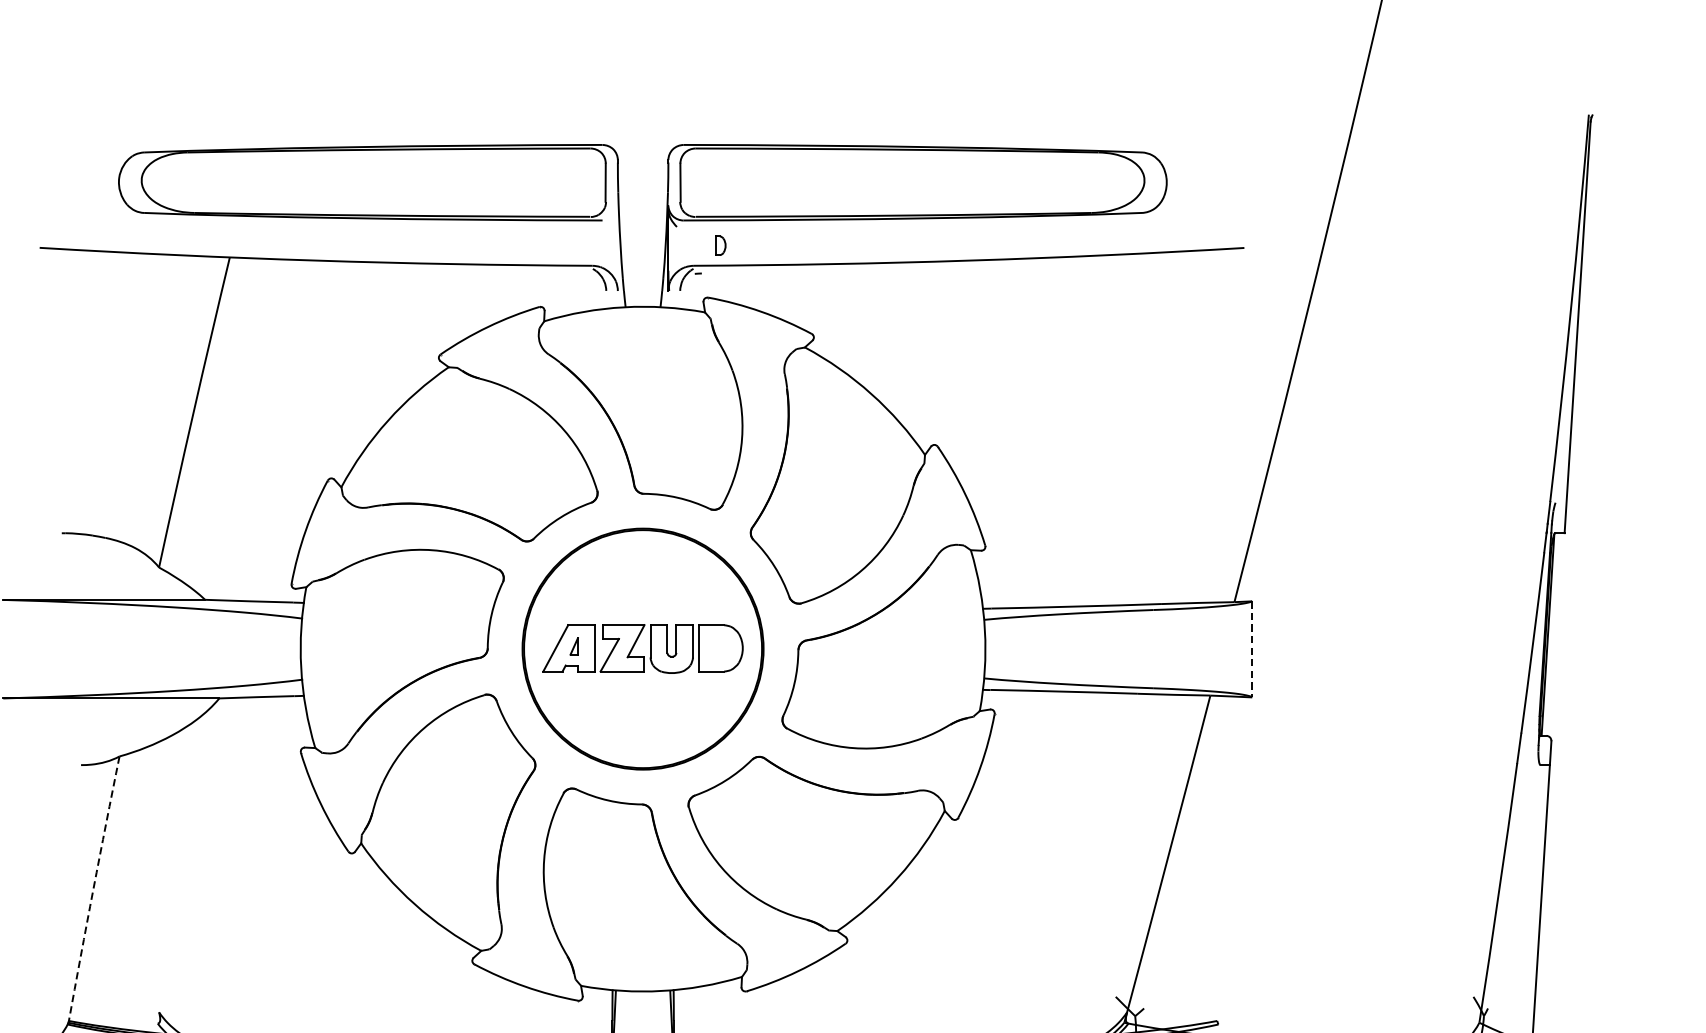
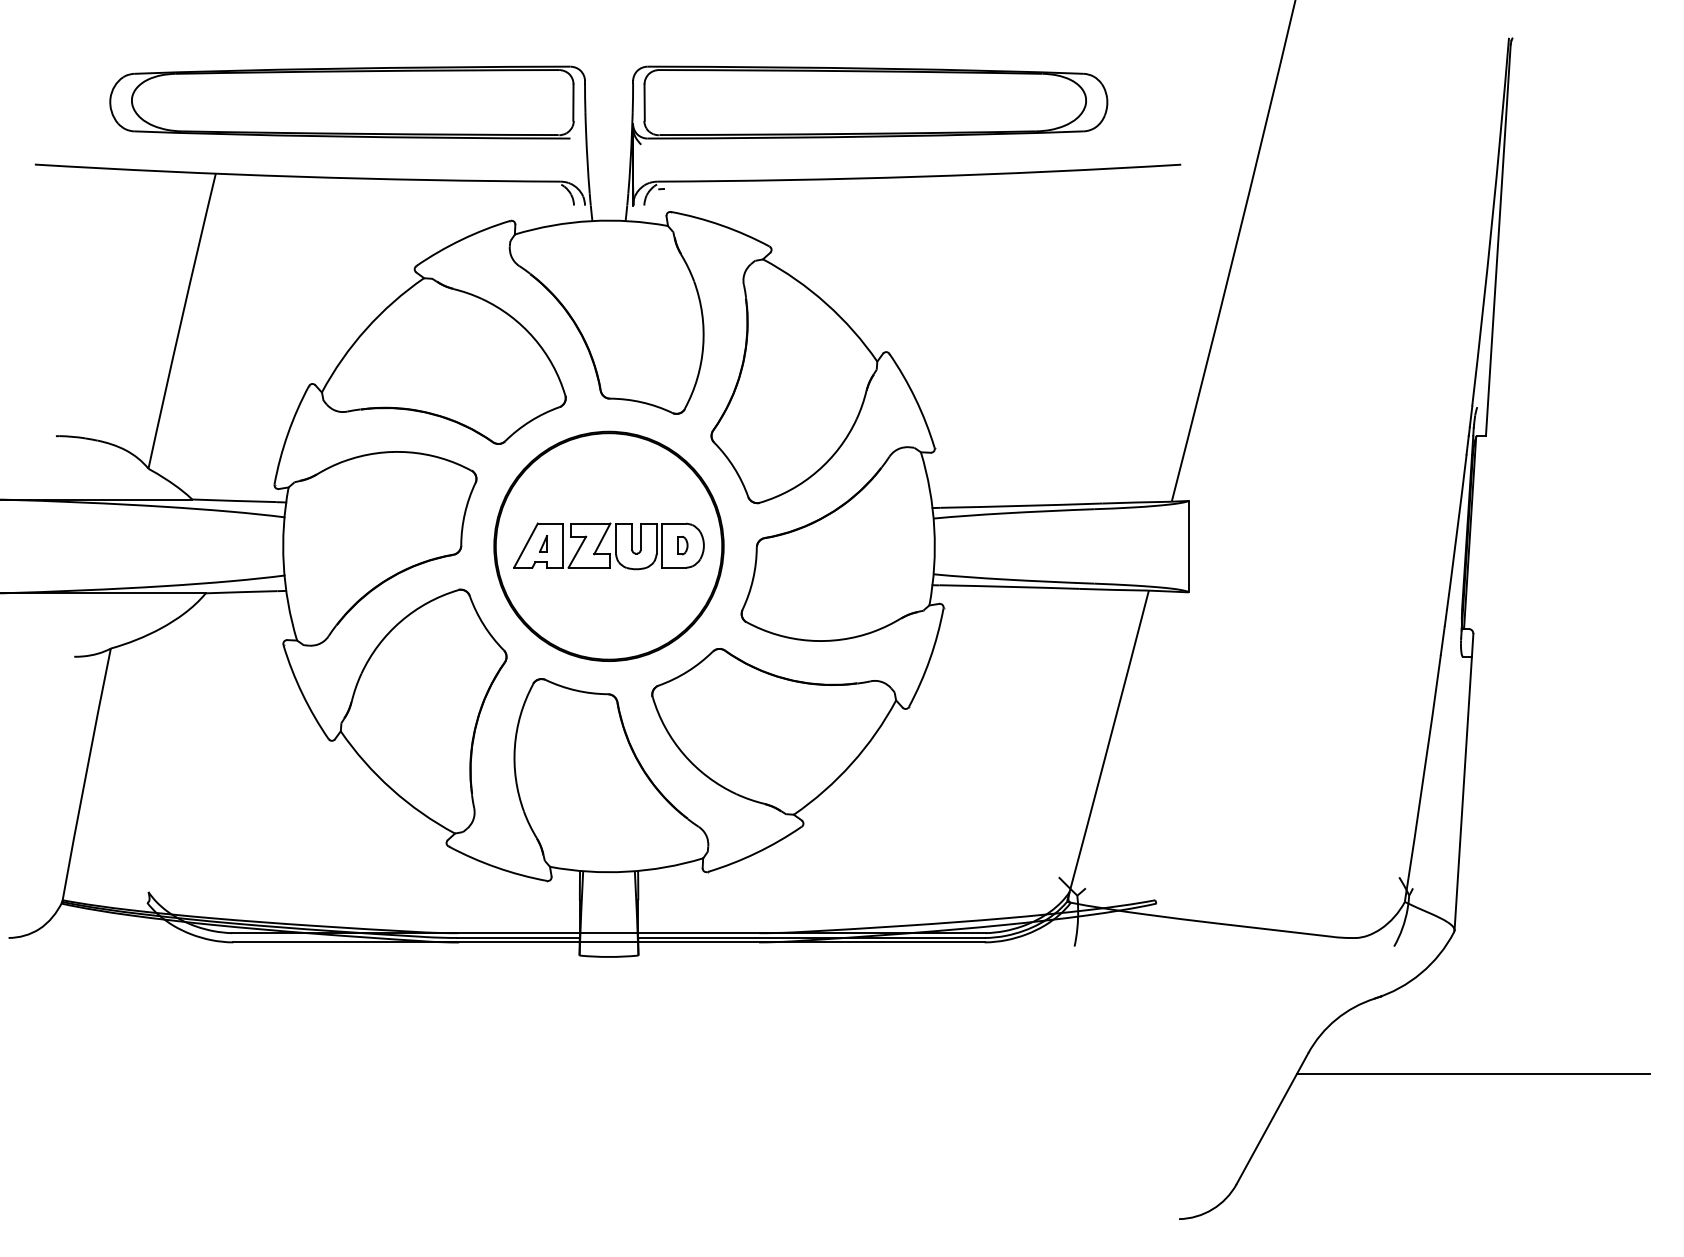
part: (720, 245) -> (682, 545), moved
line: (1252, 649) -> (1188, 546), dashed -> solid
arc: (92, 889) -> (85, 775), dashed -> solid

